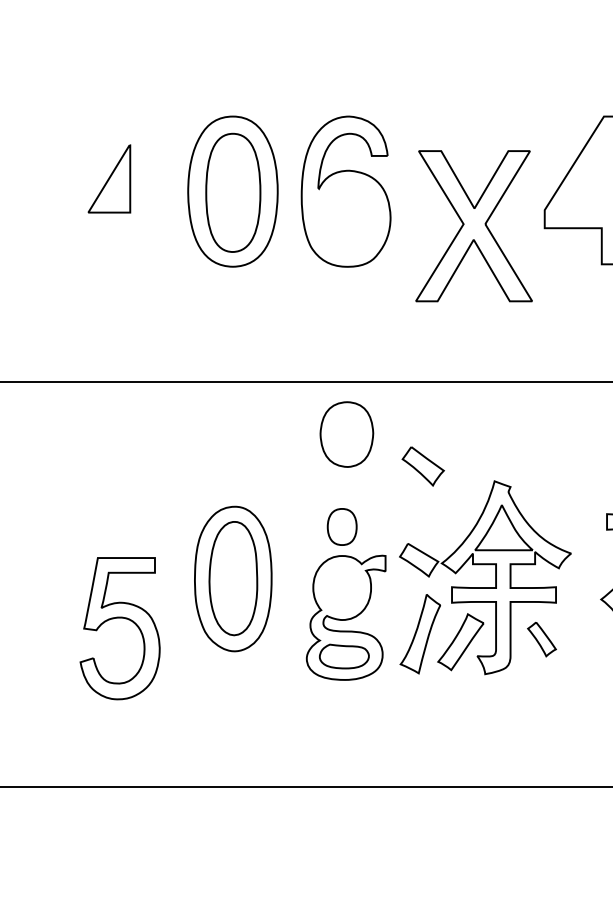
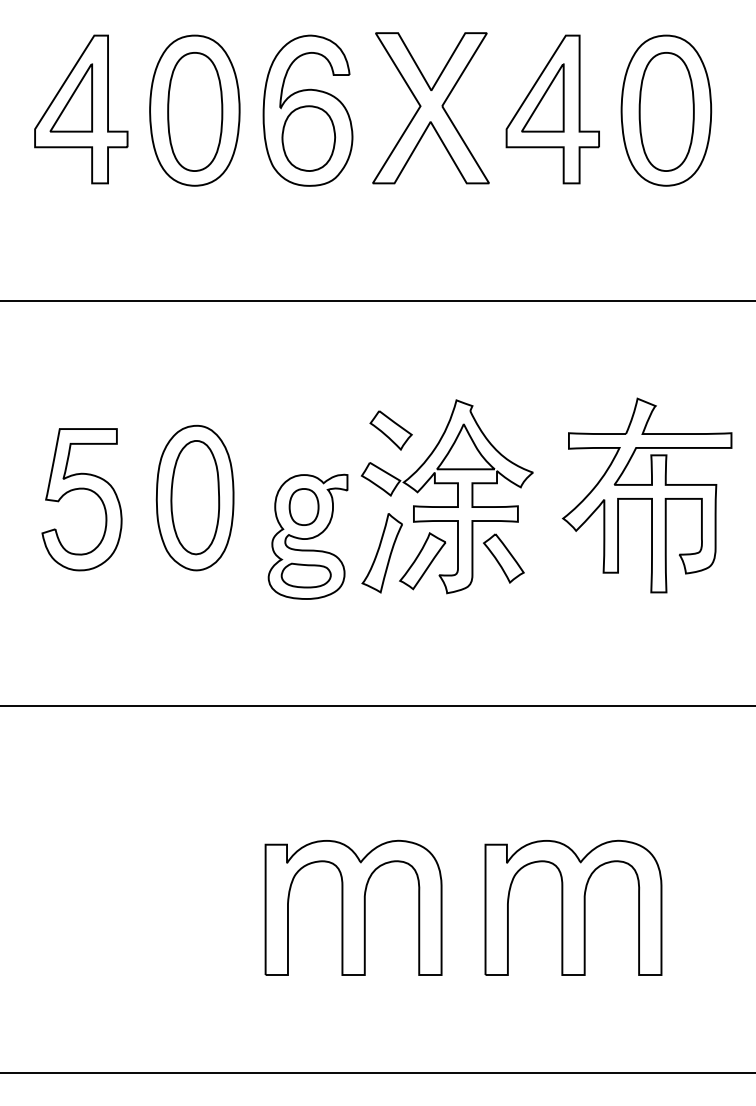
part: (580, 178) -> (542, 97), added
part: (119, 190) -> (81, 109), added
part: (473, 226) -> (430, 108), moved
part: (346, 434) -> (308, 138), moved
part: (422, 466) -> (390, 430), moved
part: (341, 526) -> (303, 506), moved
part: (119, 618) -> (81, 489), moved
part: (541, 639) -> (503, 558), size x1.43

